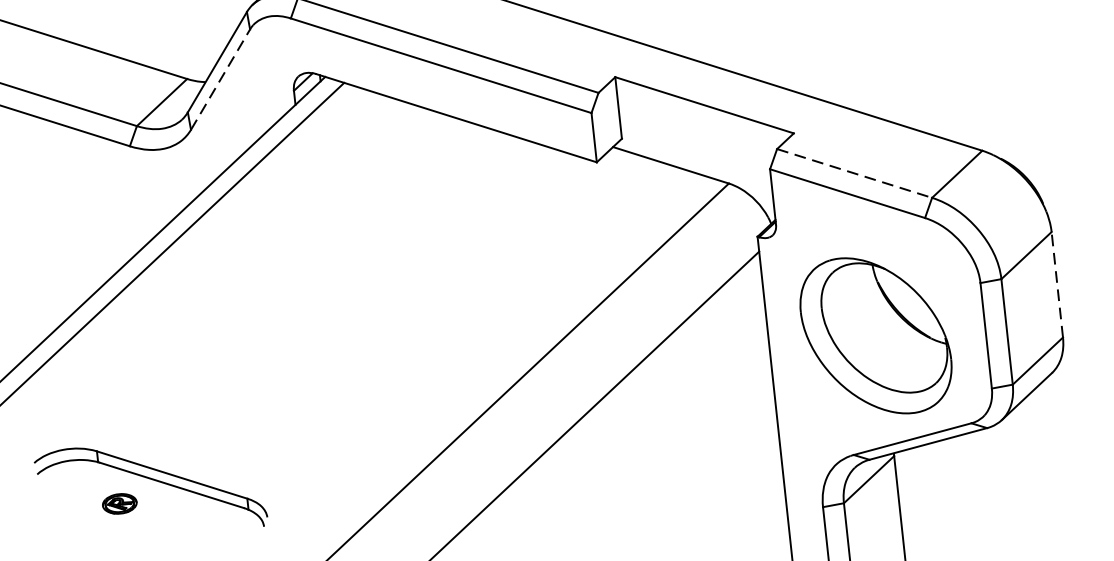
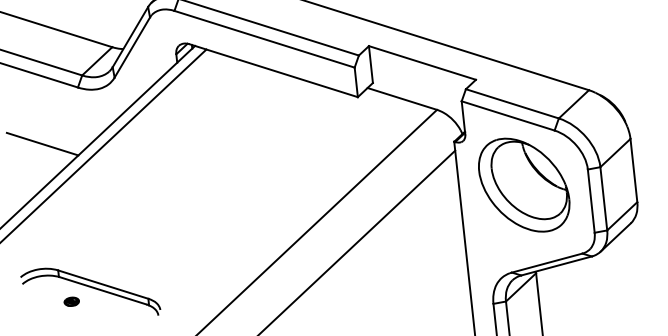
line: (220, 79) -> (132, 47), dashed -> solid
line: (854, 172) -> (512, 103), dashed -> solid
line: (70, 239) -> (42, 143), added
line: (1056, 284) -> (633, 170), dashed -> solid
part: (876, 334) -> (524, 184), moved
part: (119, 503) -> (71, 301), size x0.71

